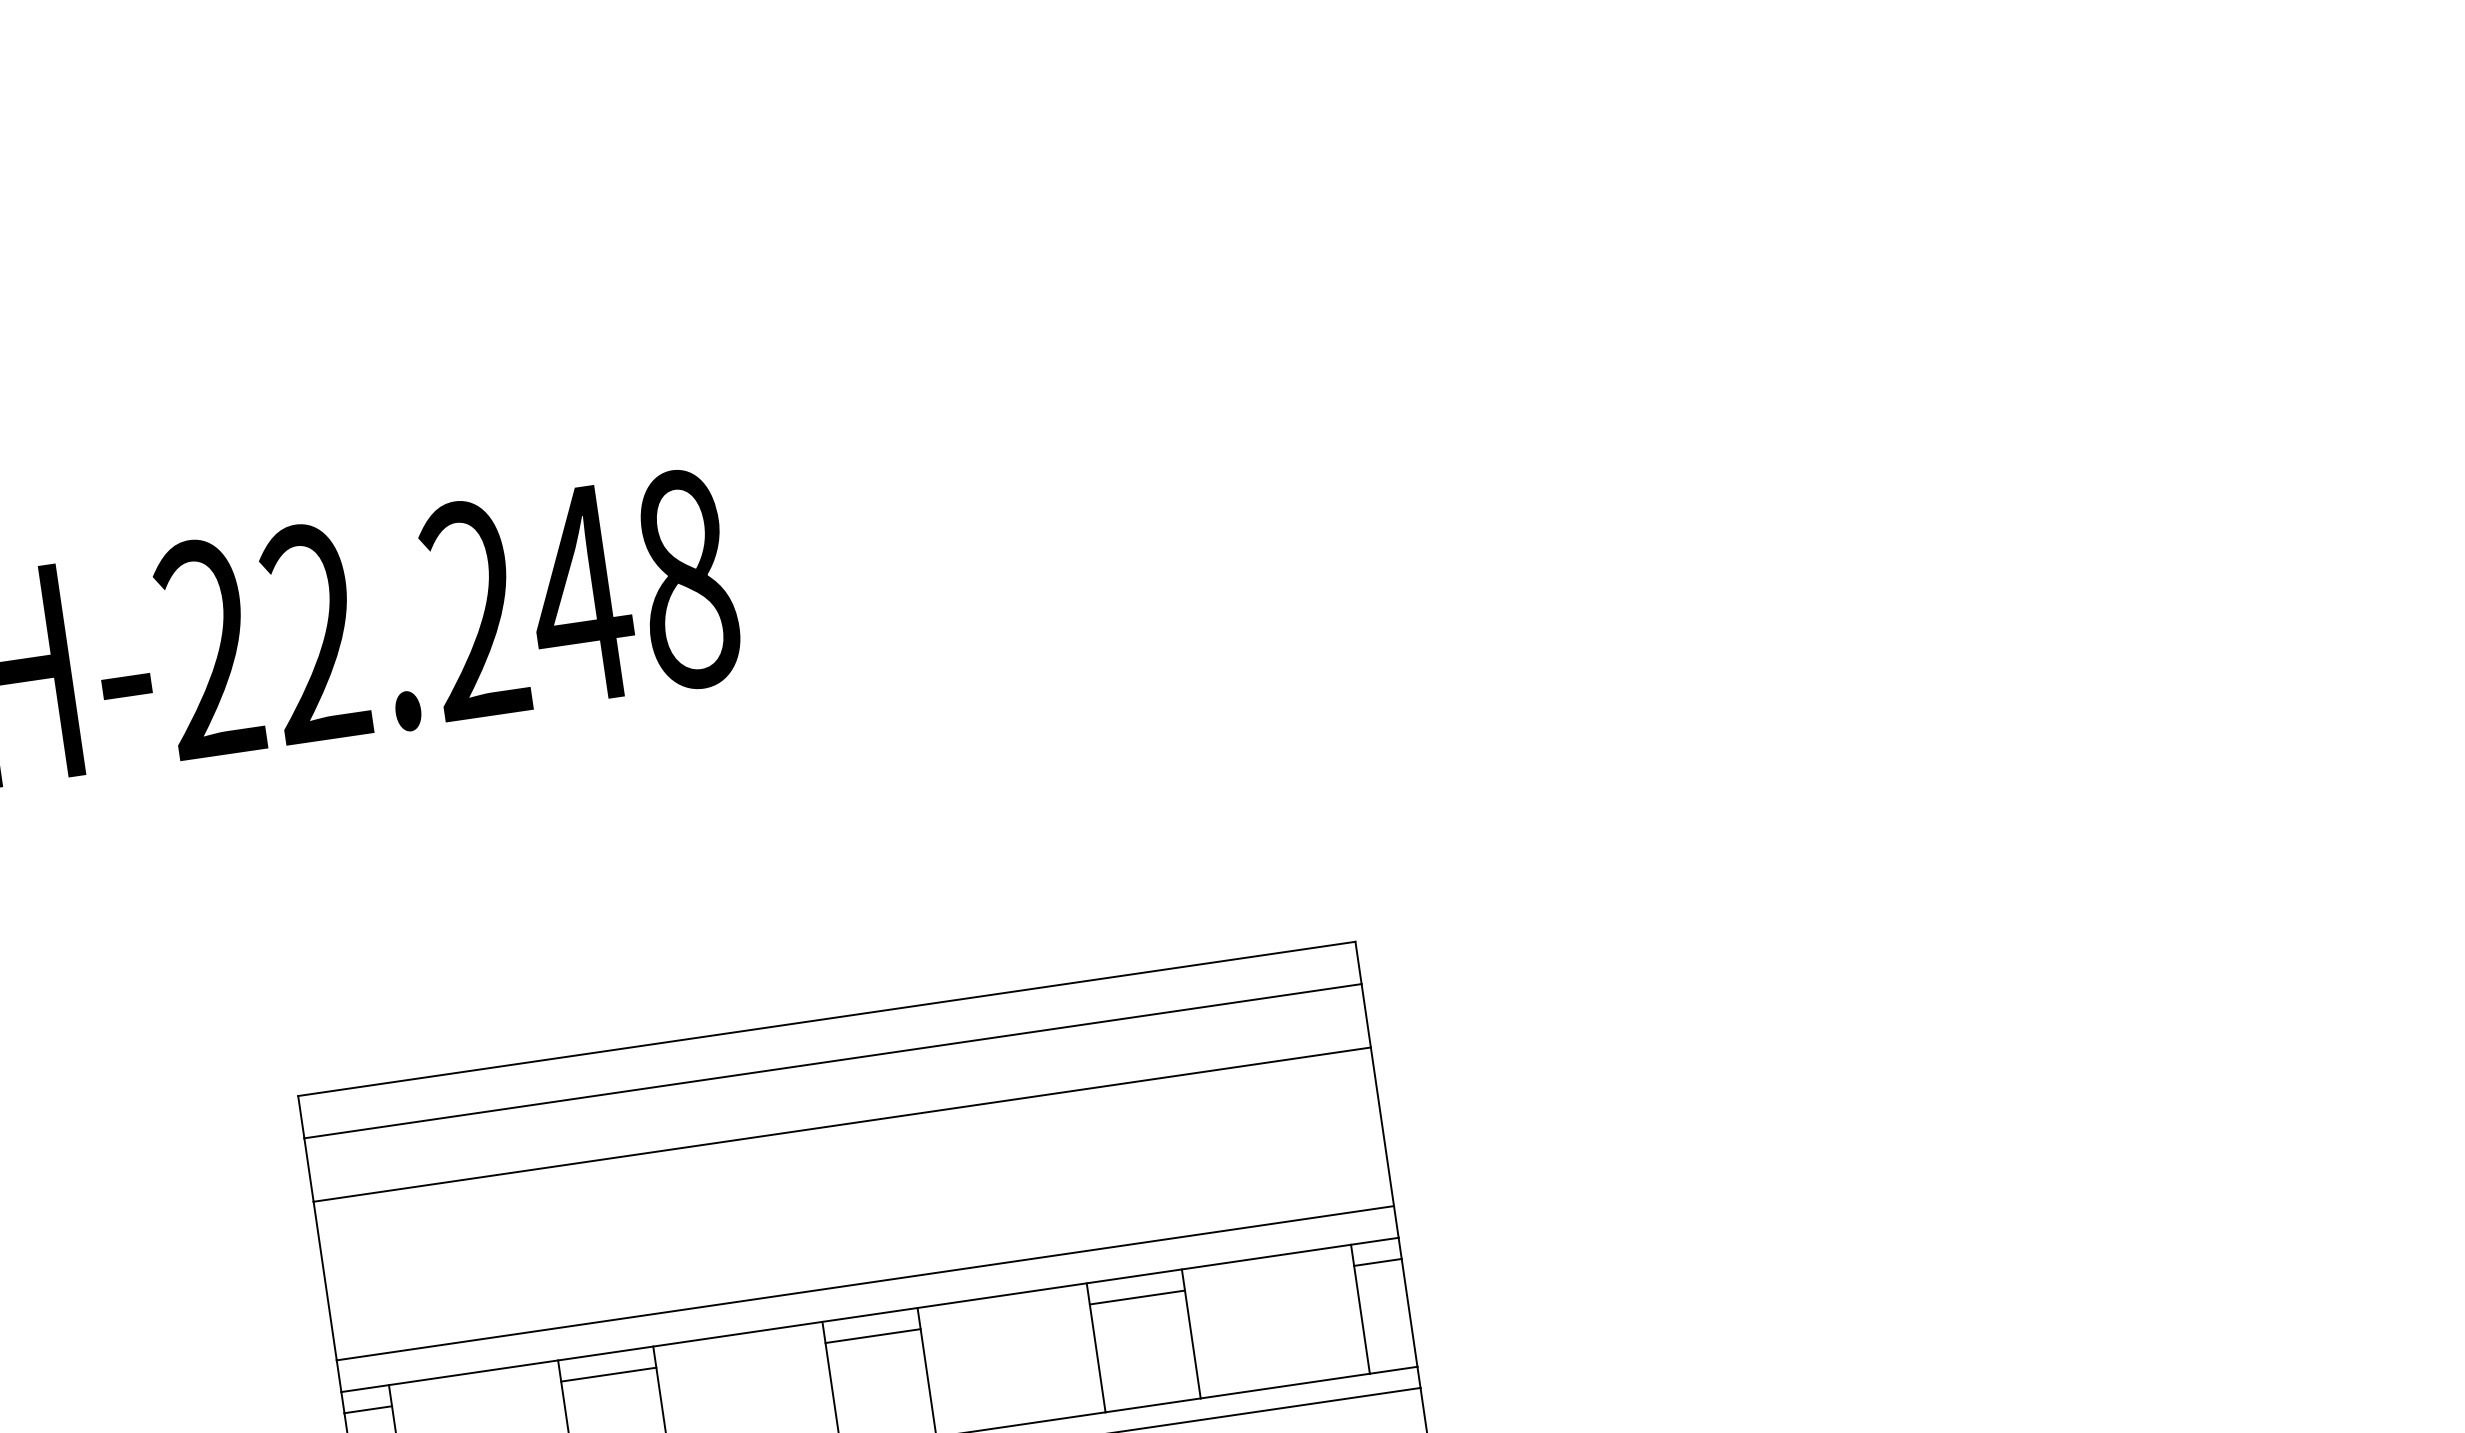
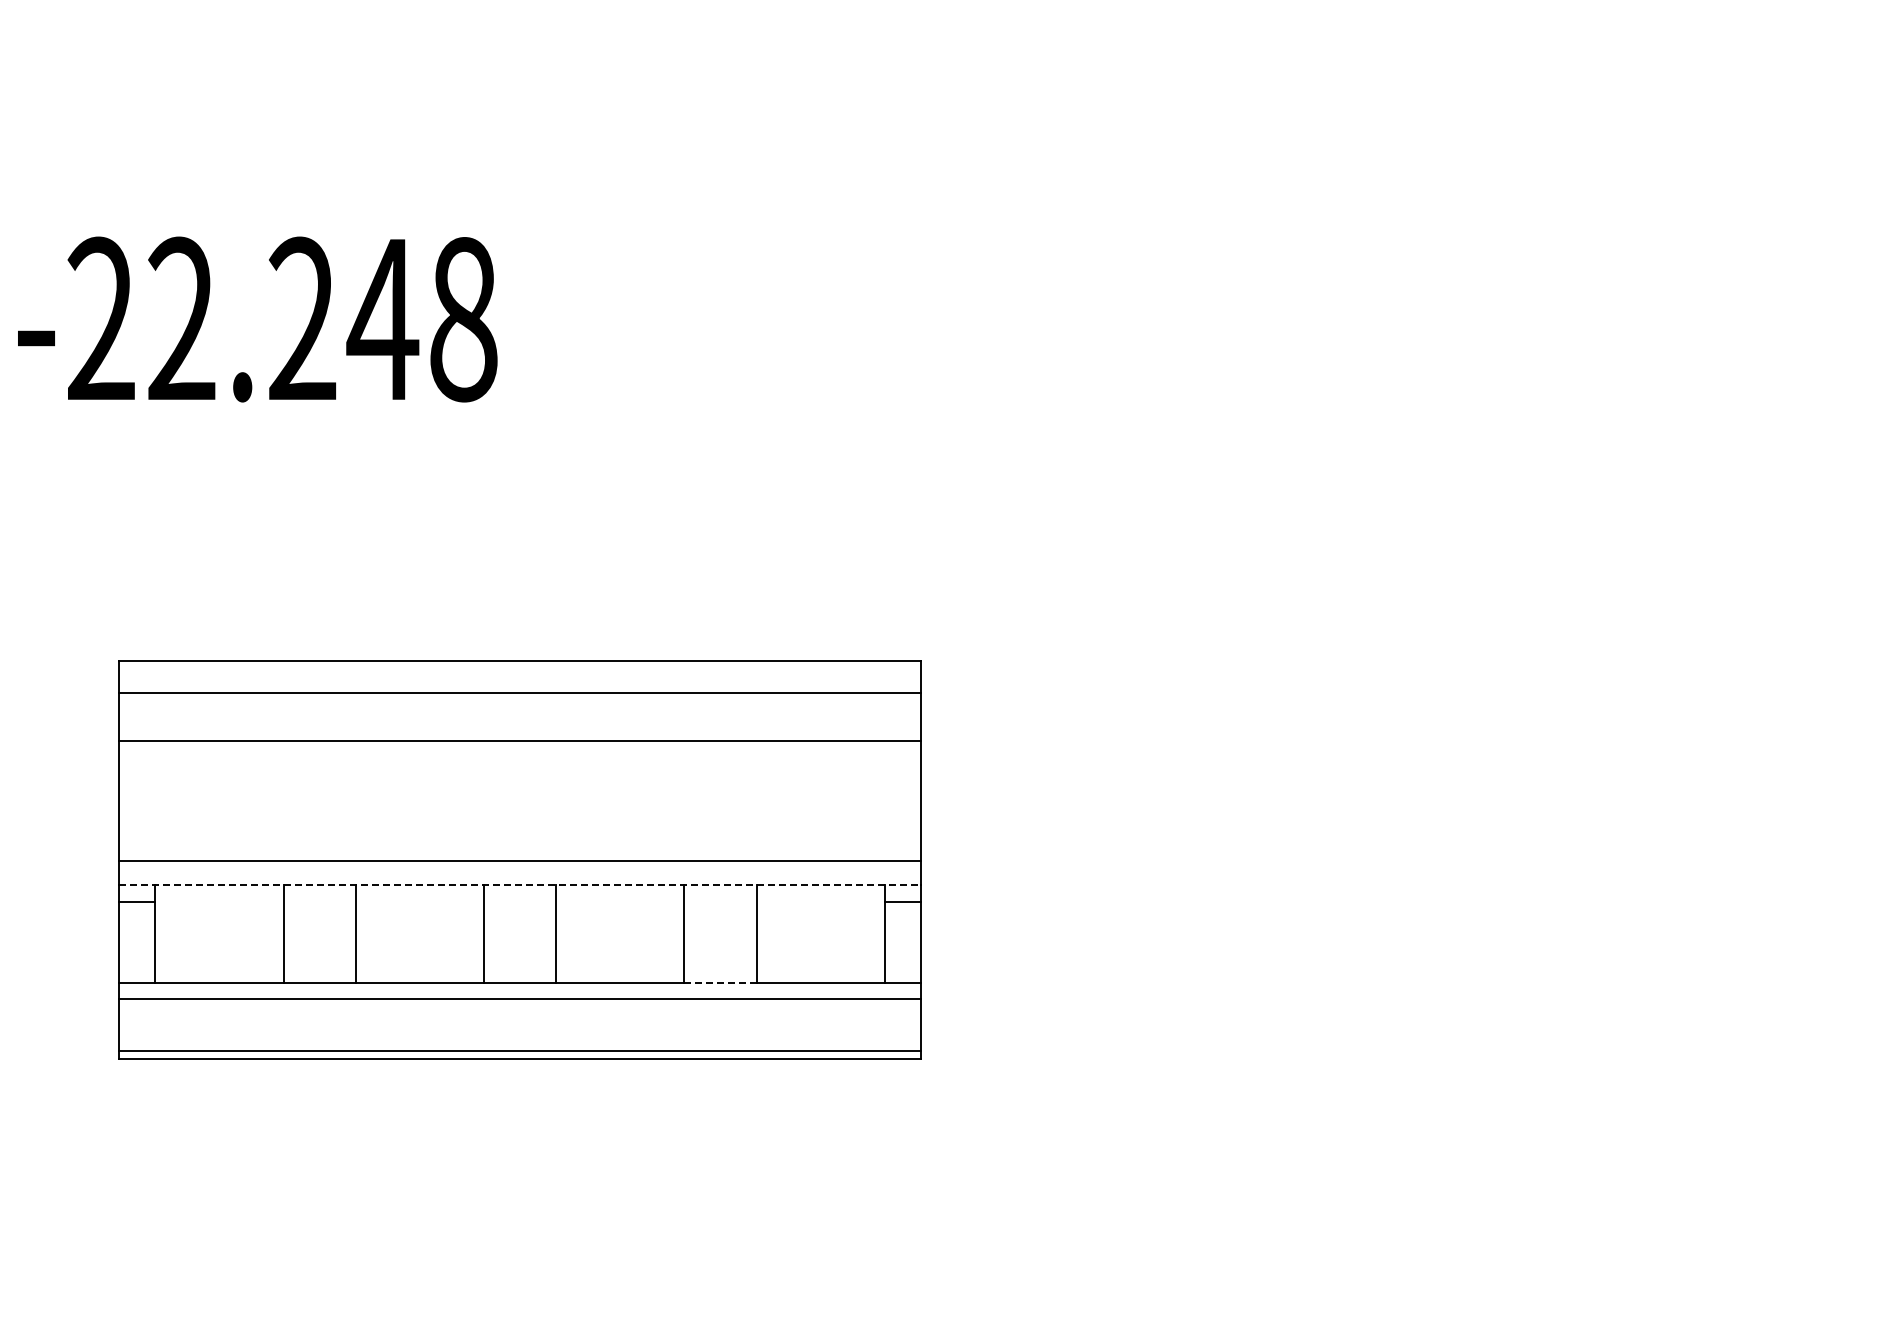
line: (1137, 1297) -> (720, 901), removed
line: (870, 1314) -> (520, 885), solid -> dashed
line: (872, 1336) -> (519, 901), removed
line: (608, 1374) -> (319, 901), removed
line: (1153, 1405) -> (720, 983), solid -> dashed

